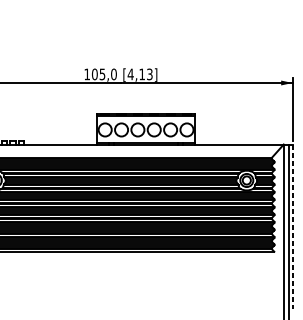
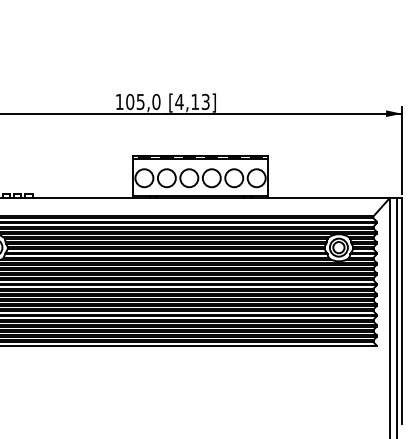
line: (292, 226) -> (401, 311), dashed -> solid

